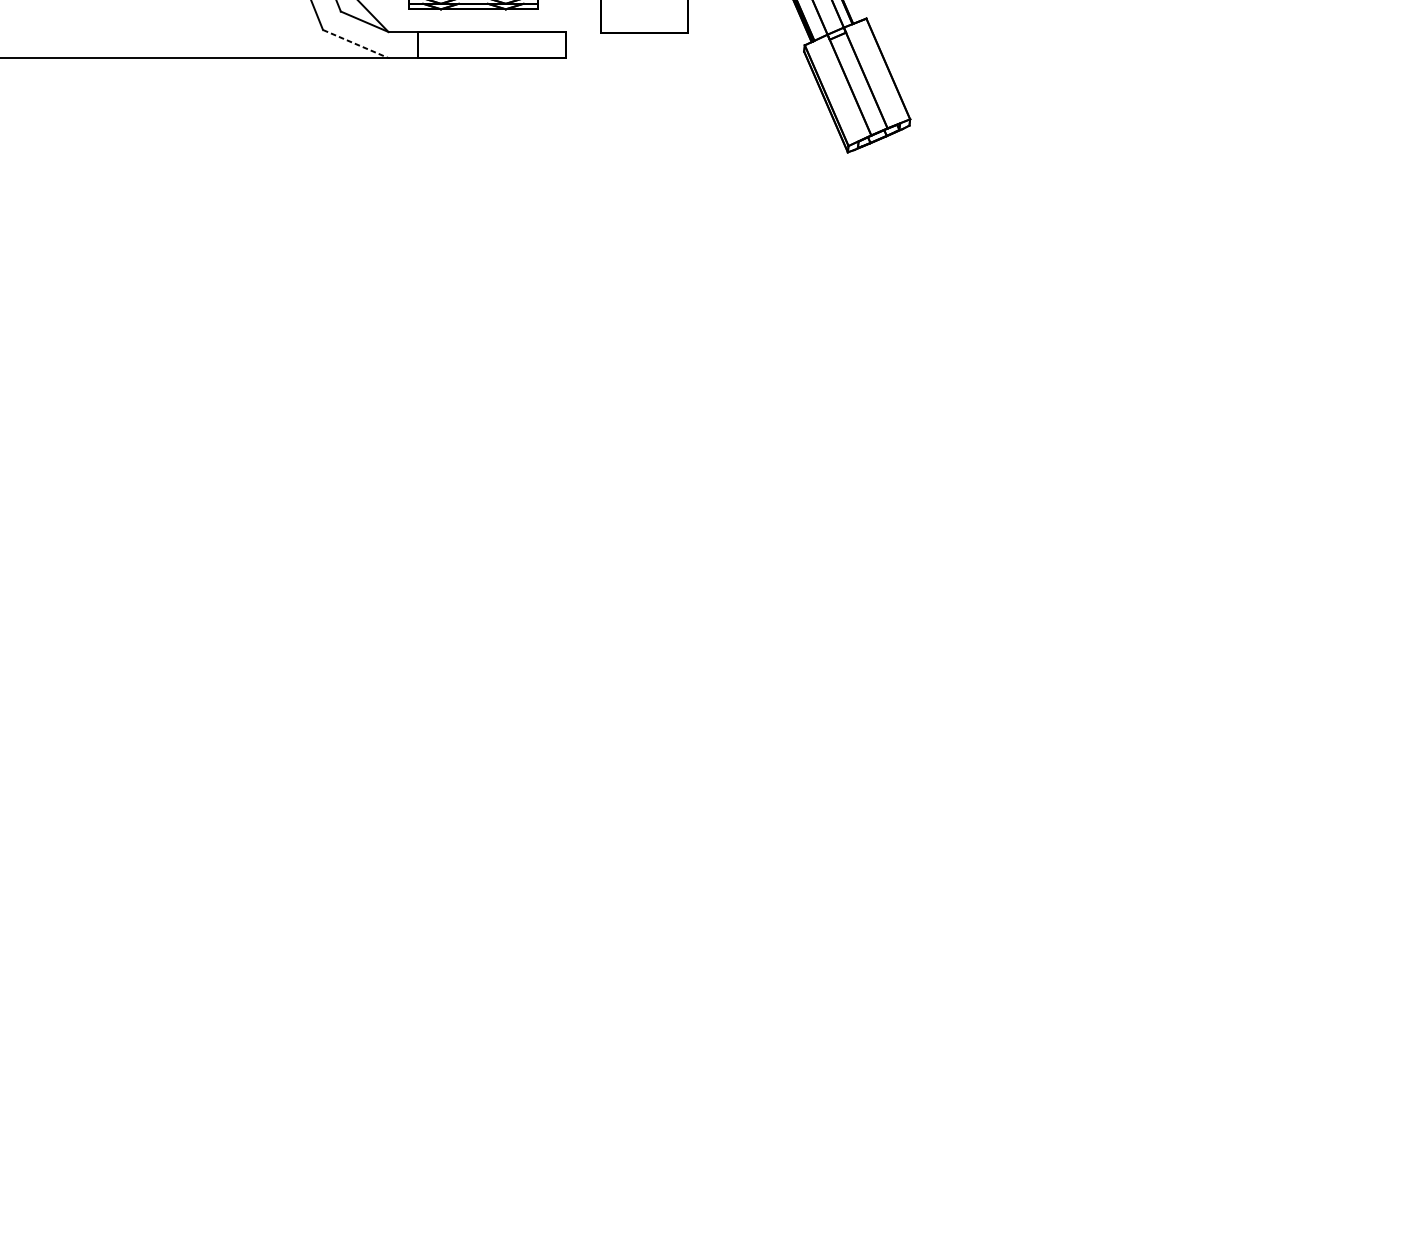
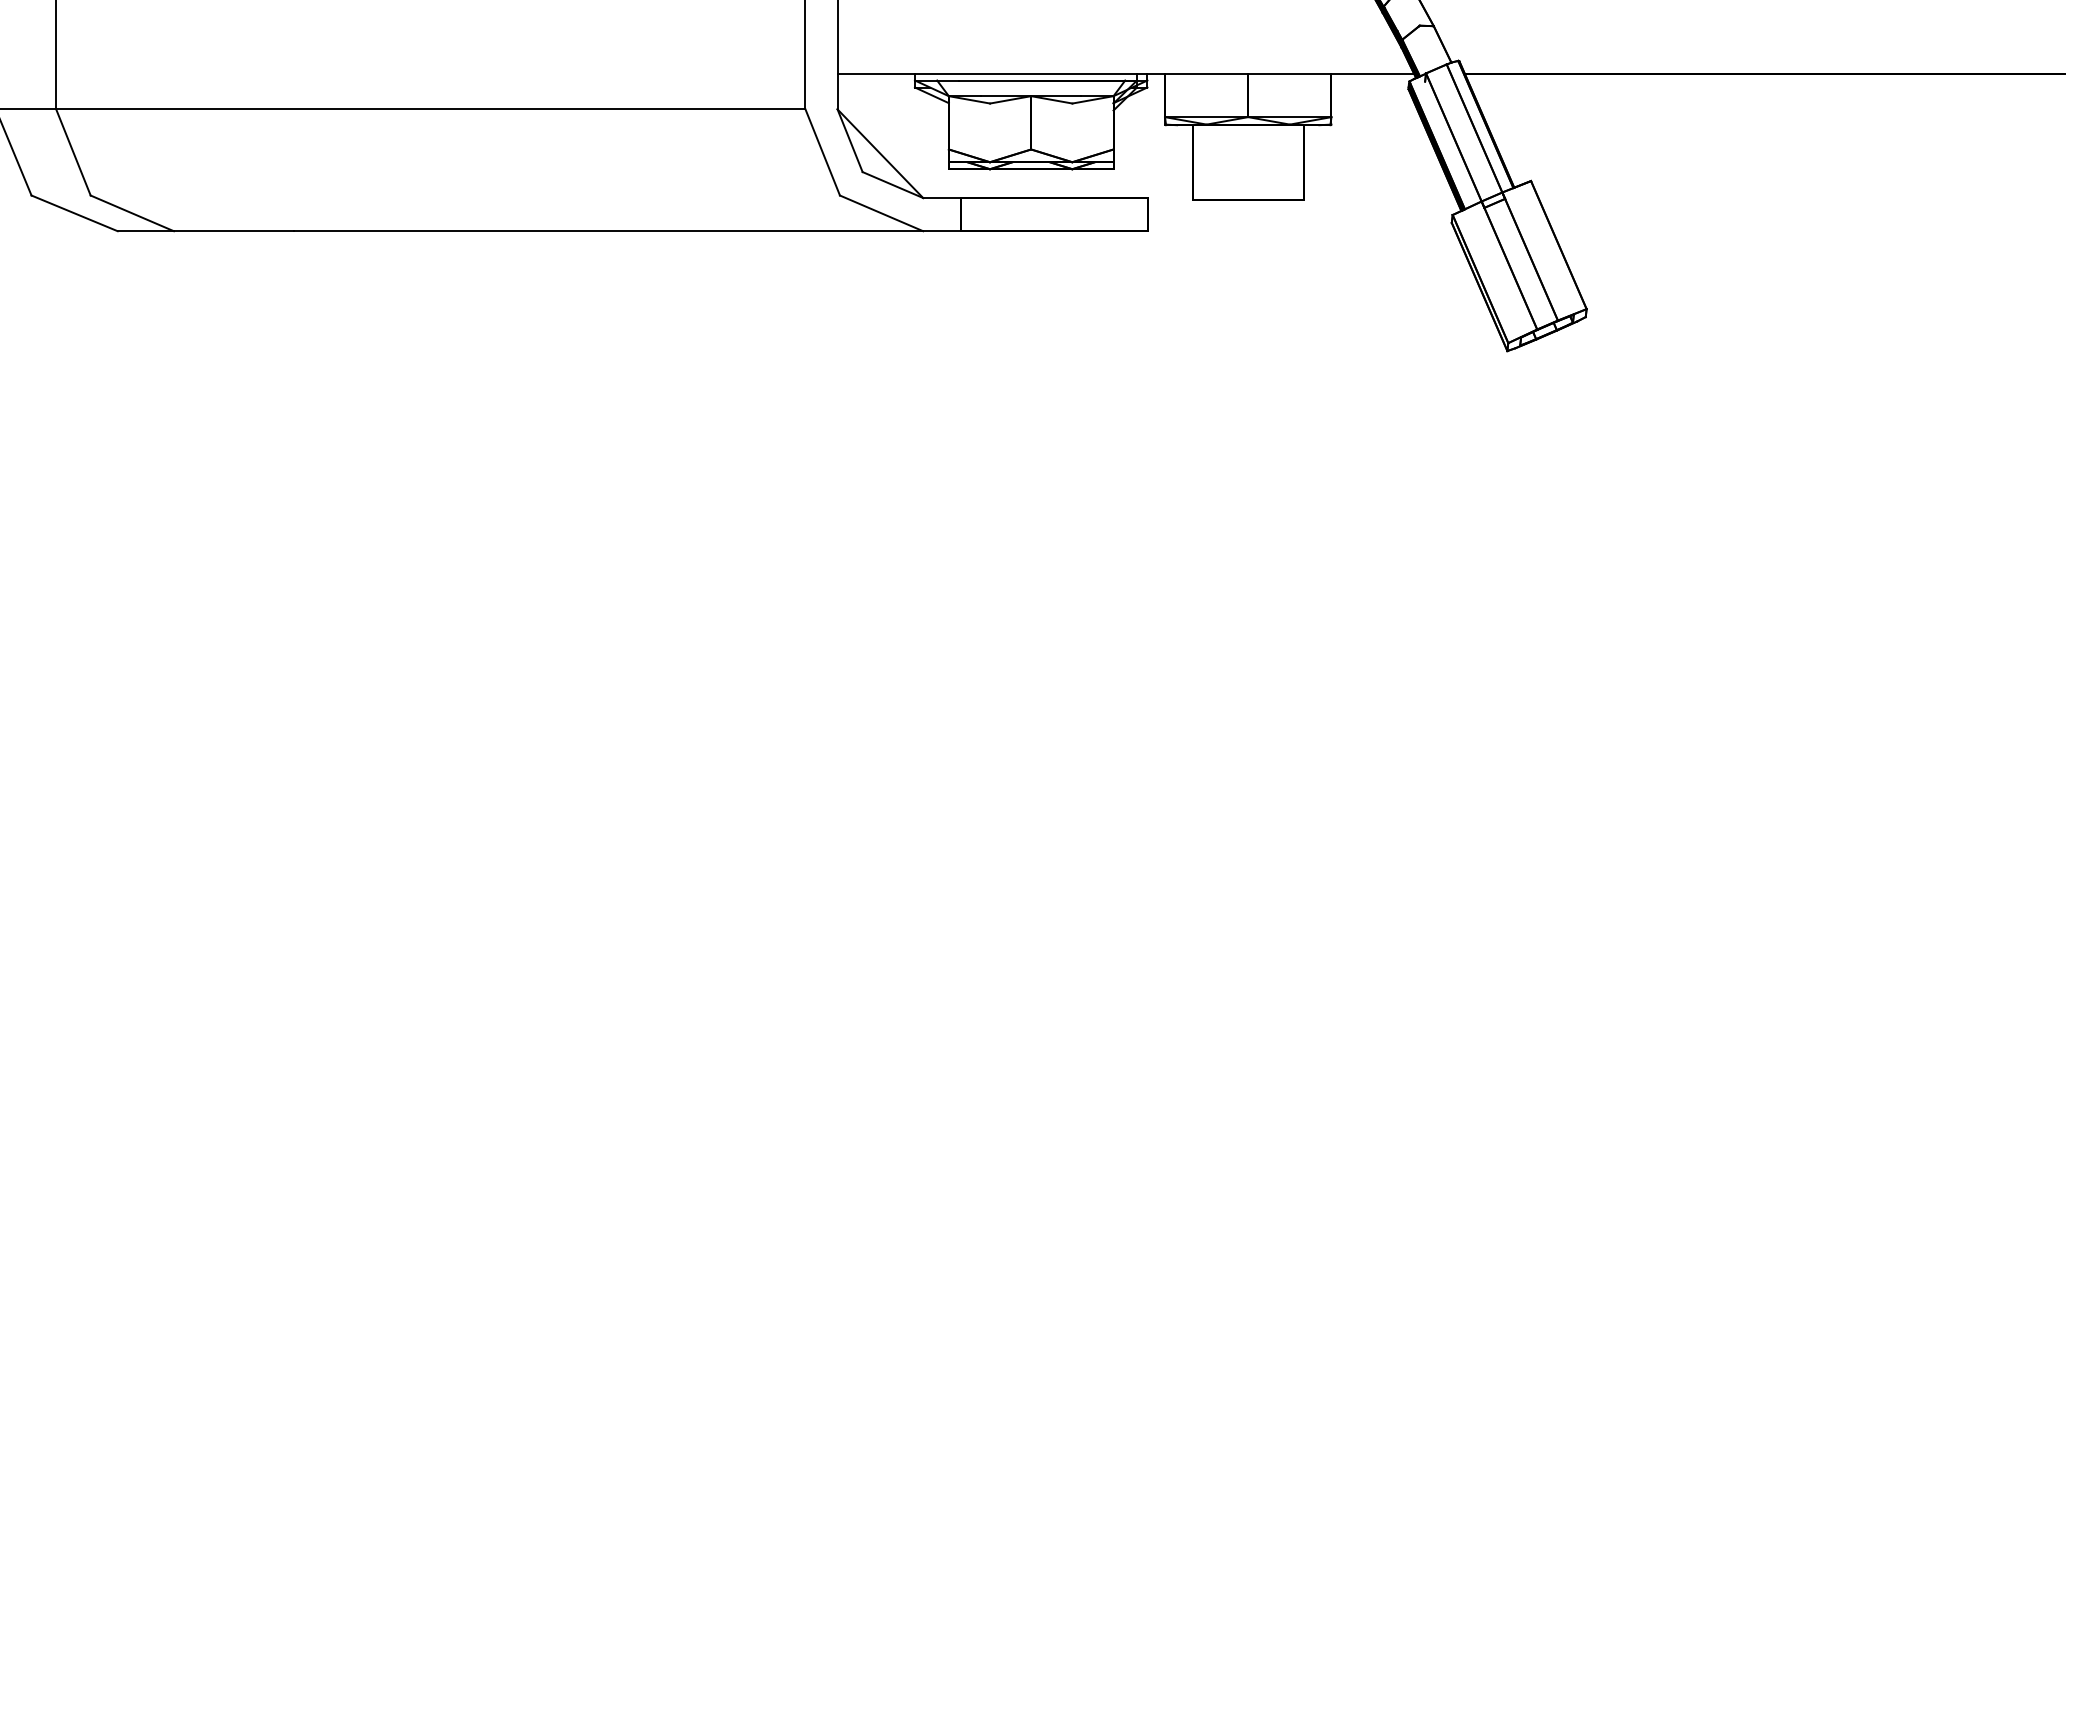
line: (356, 44) -> (882, 213), dashed -> solid

